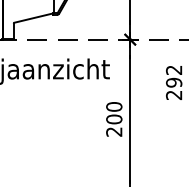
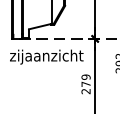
text: (113, 112) -> (85, 80), 200 -> 279

